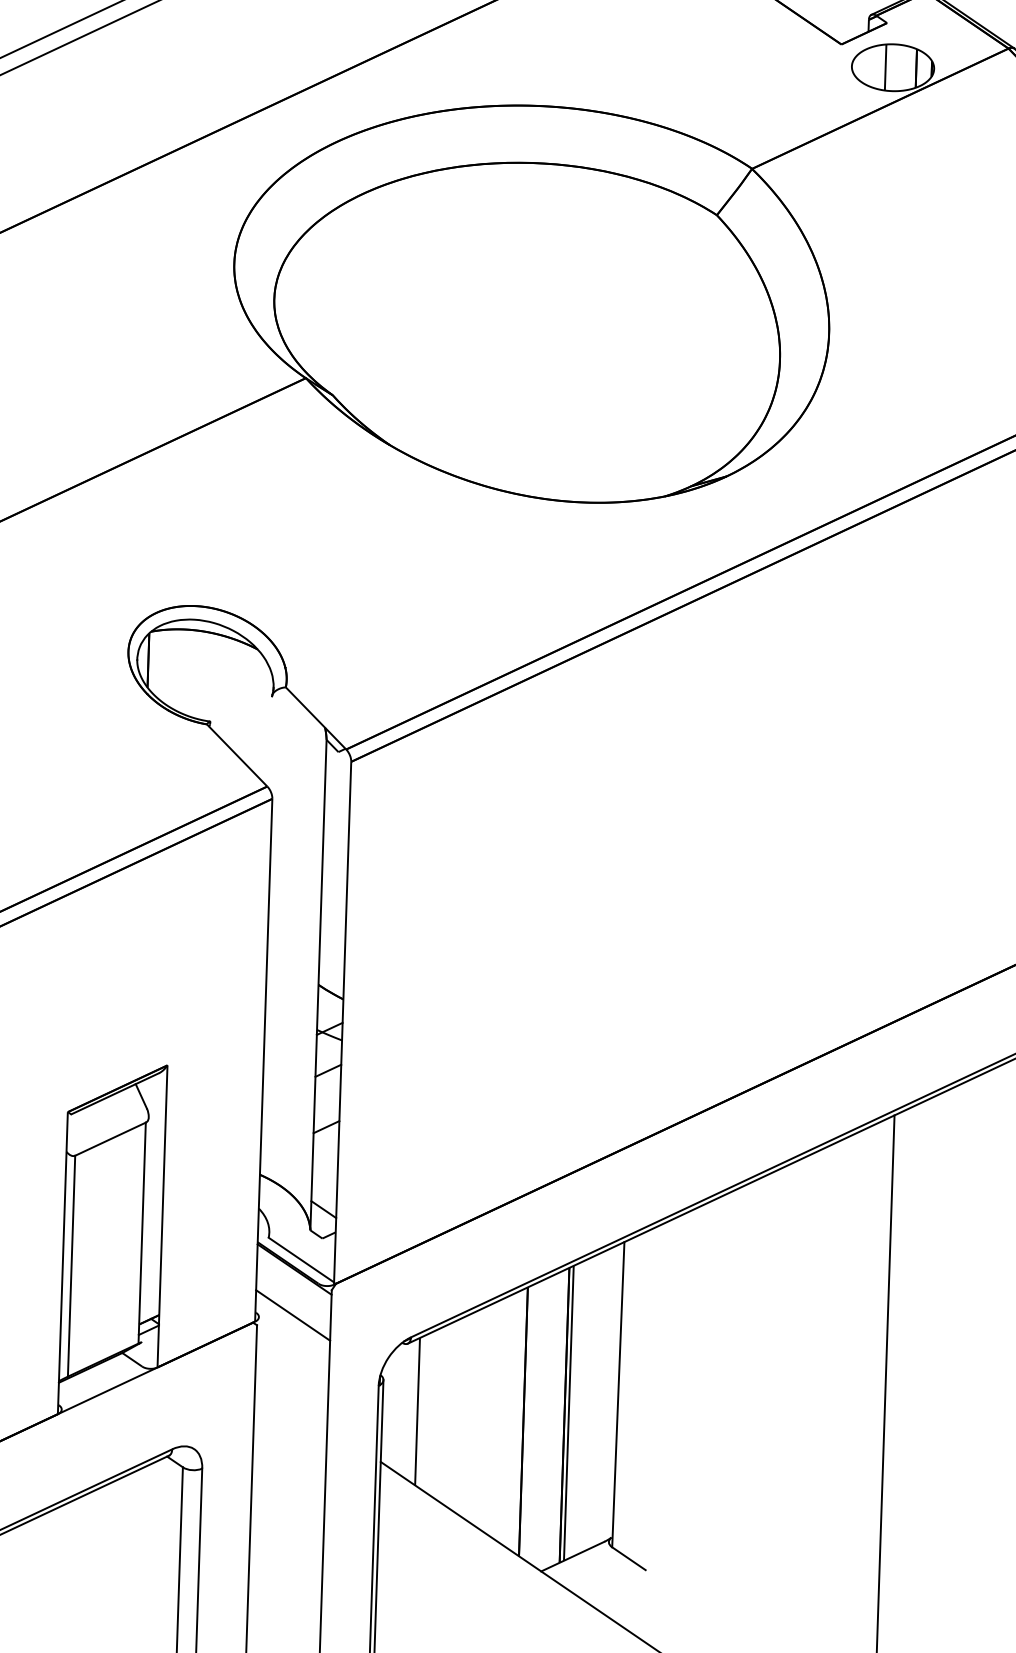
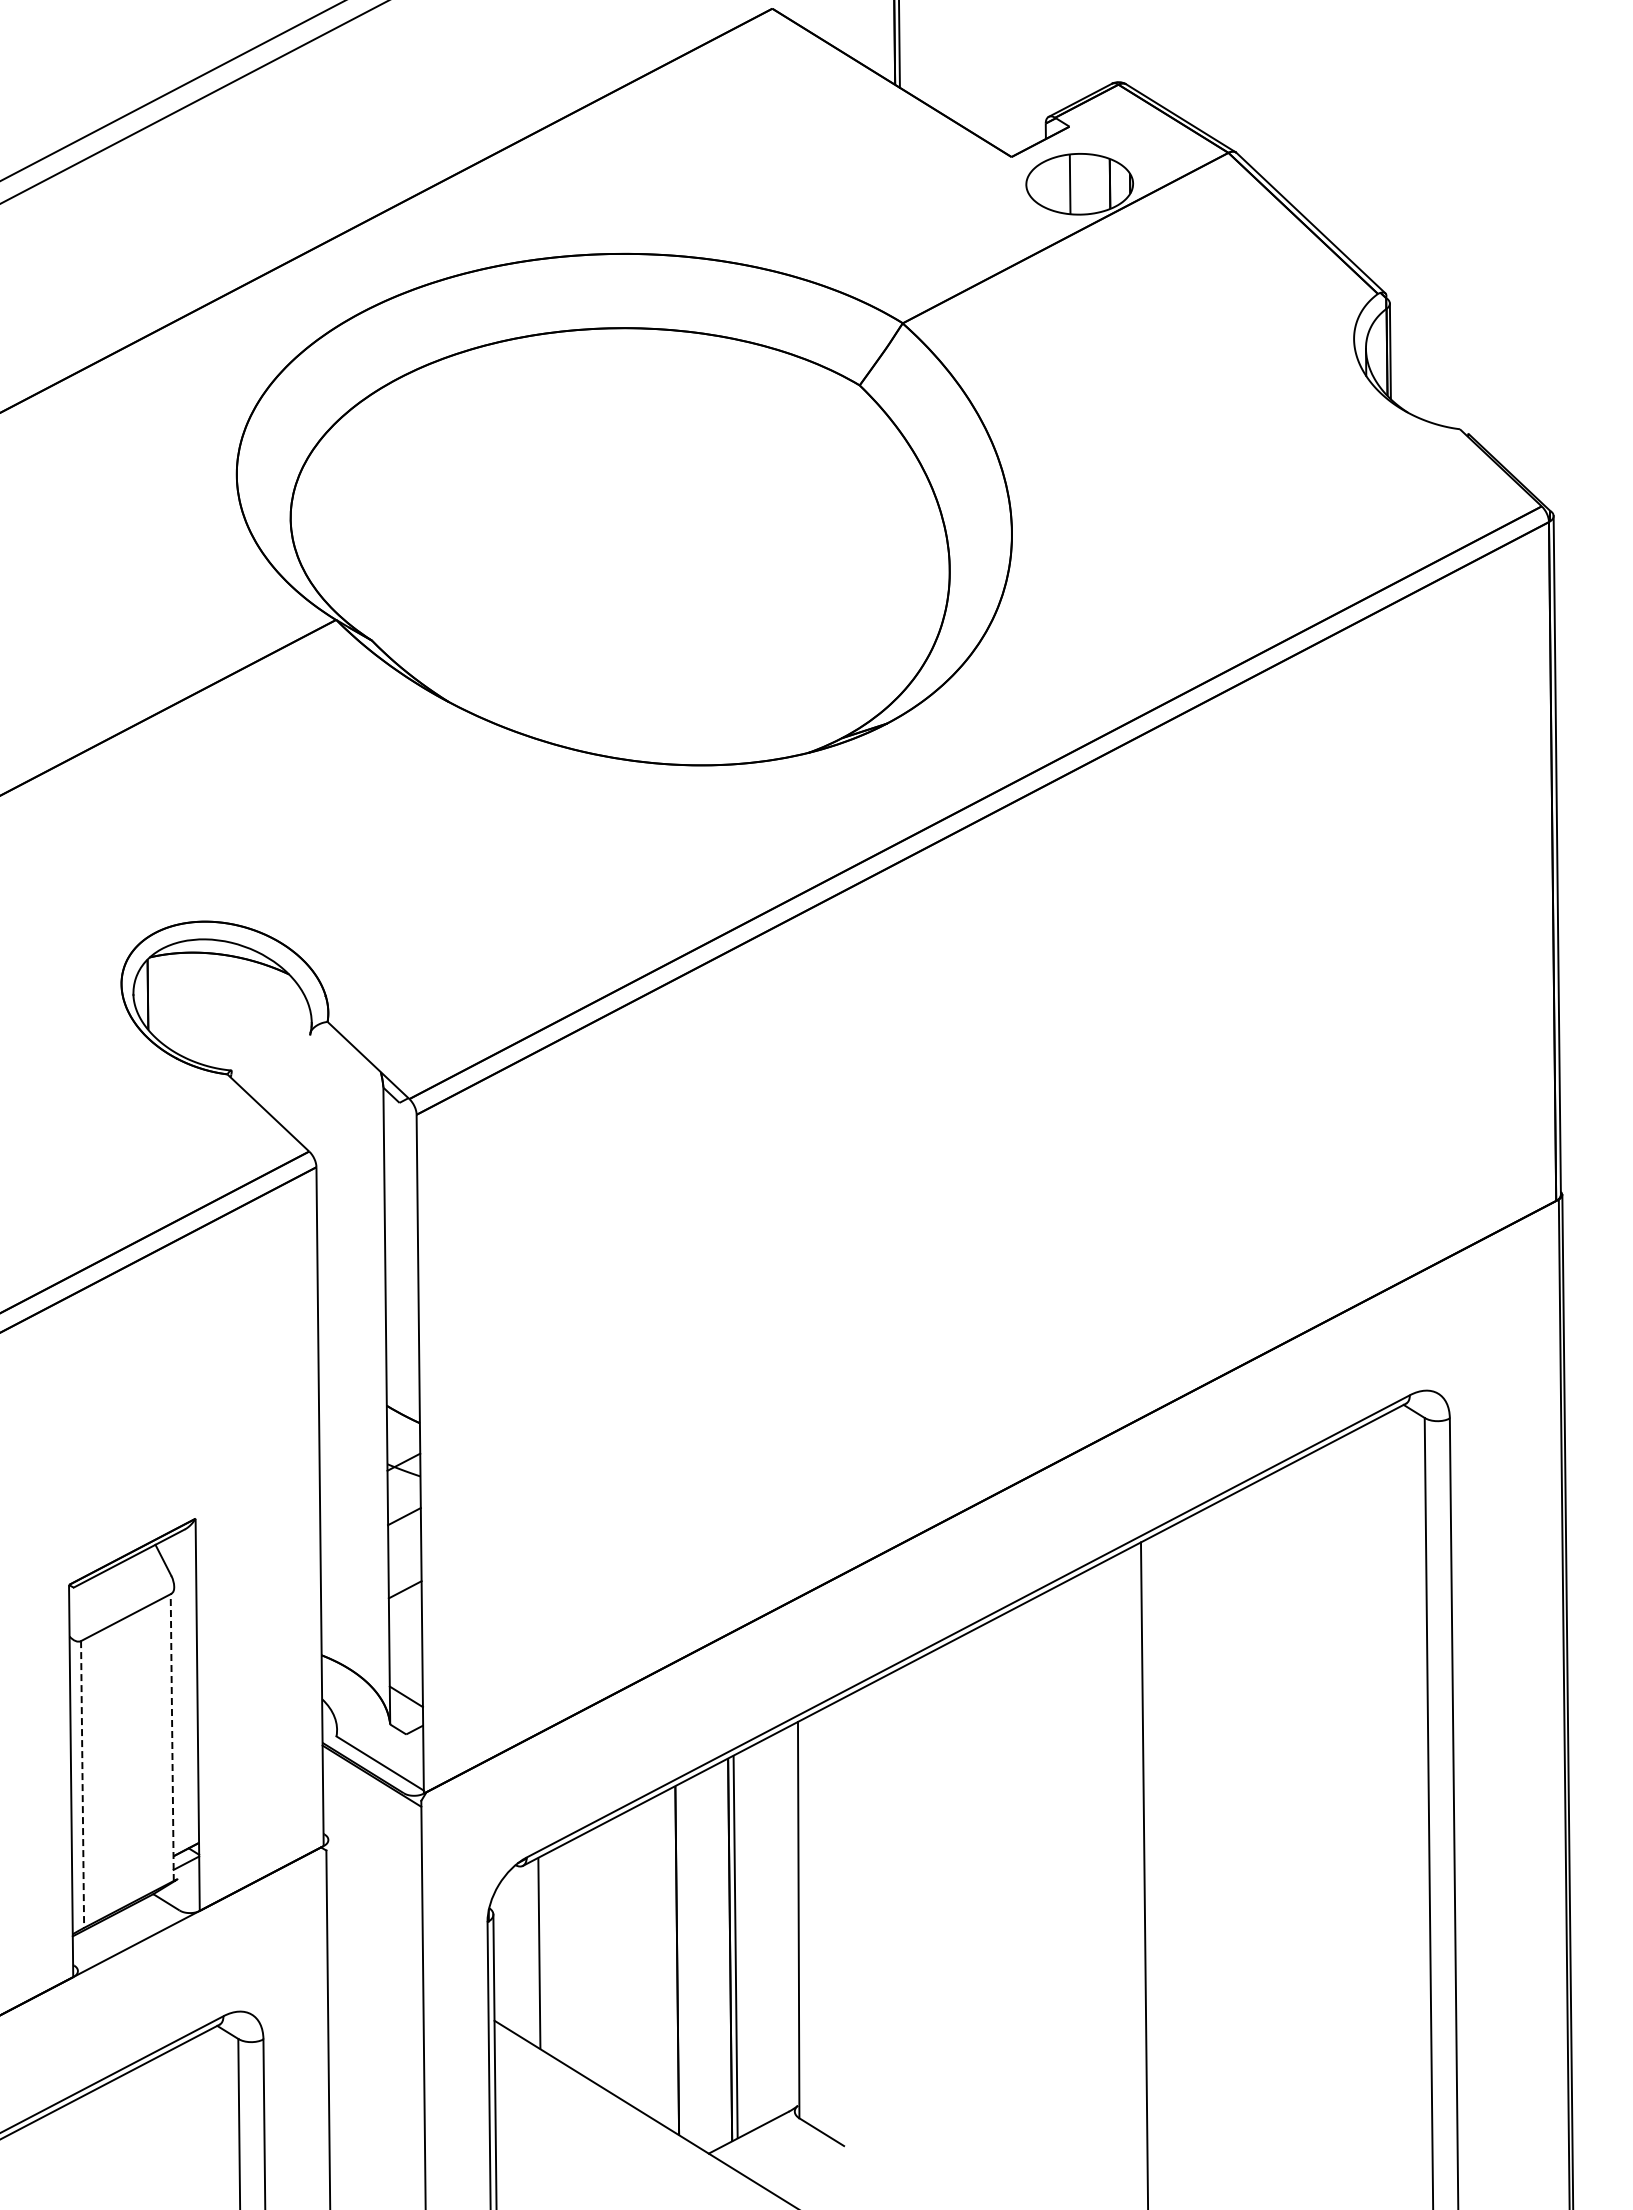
line: (142, 1233) -> (172, 1737), solid -> dashed
line: (71, 1266) -> (82, 1785), solid -> dashed
line: (293, 1315) -> (372, 1835), removed

